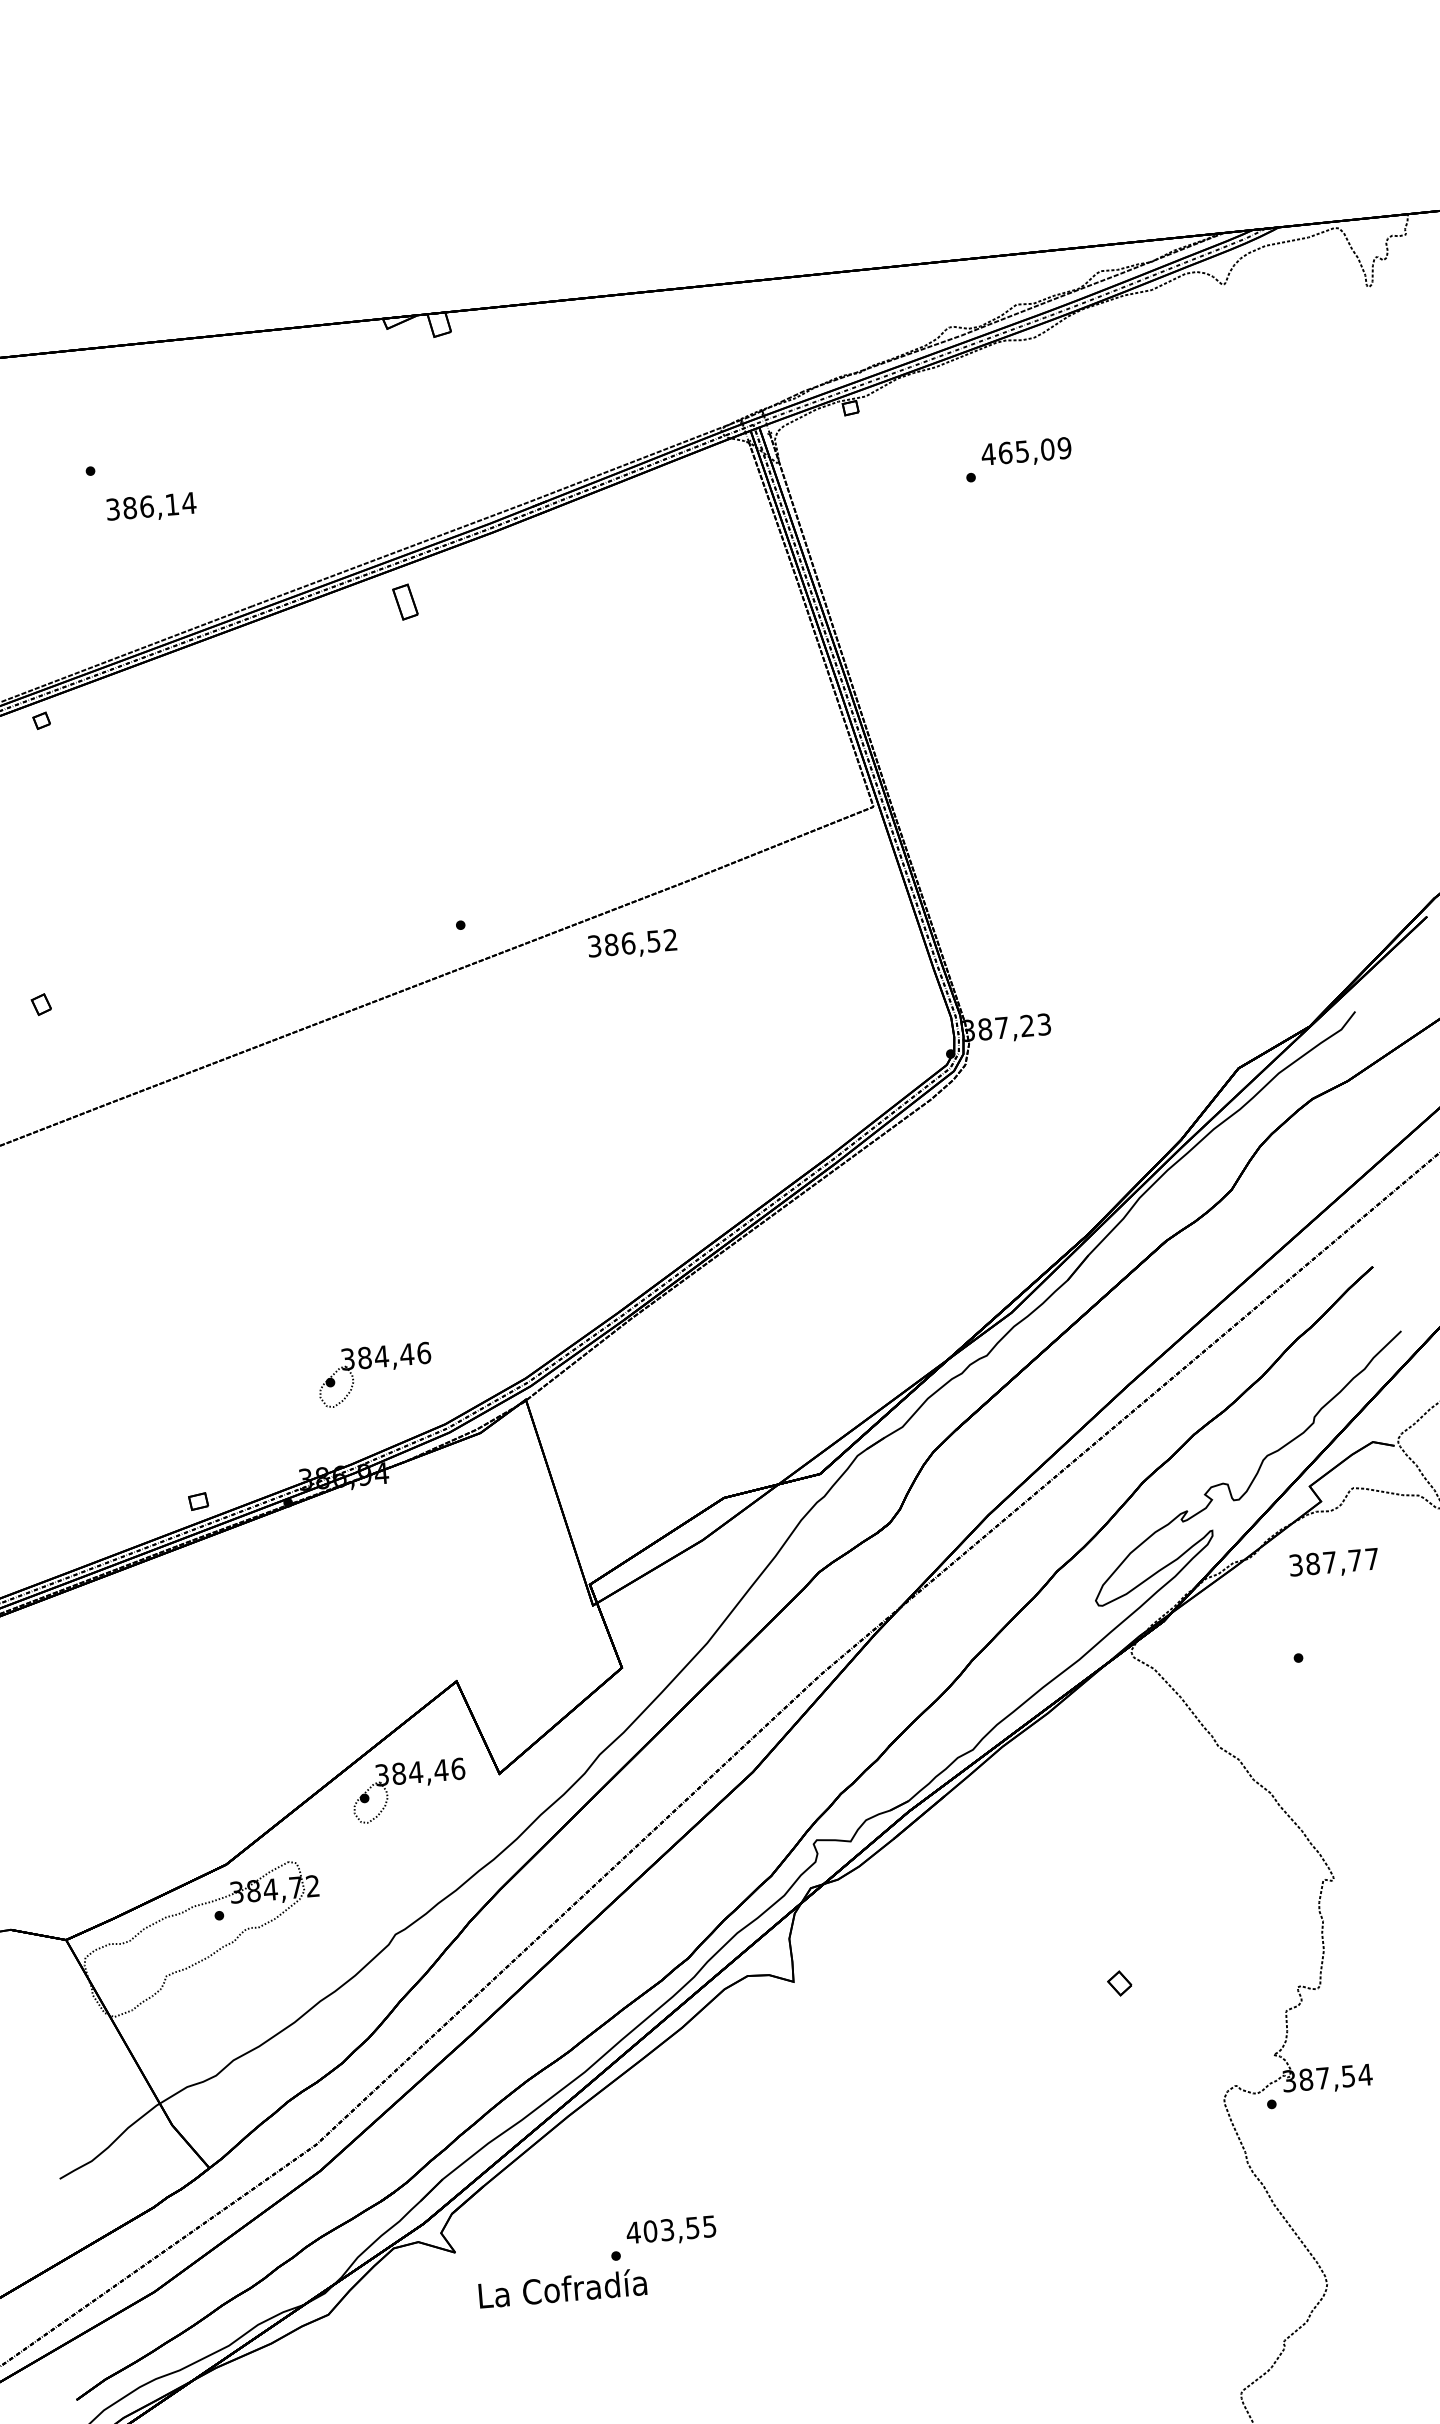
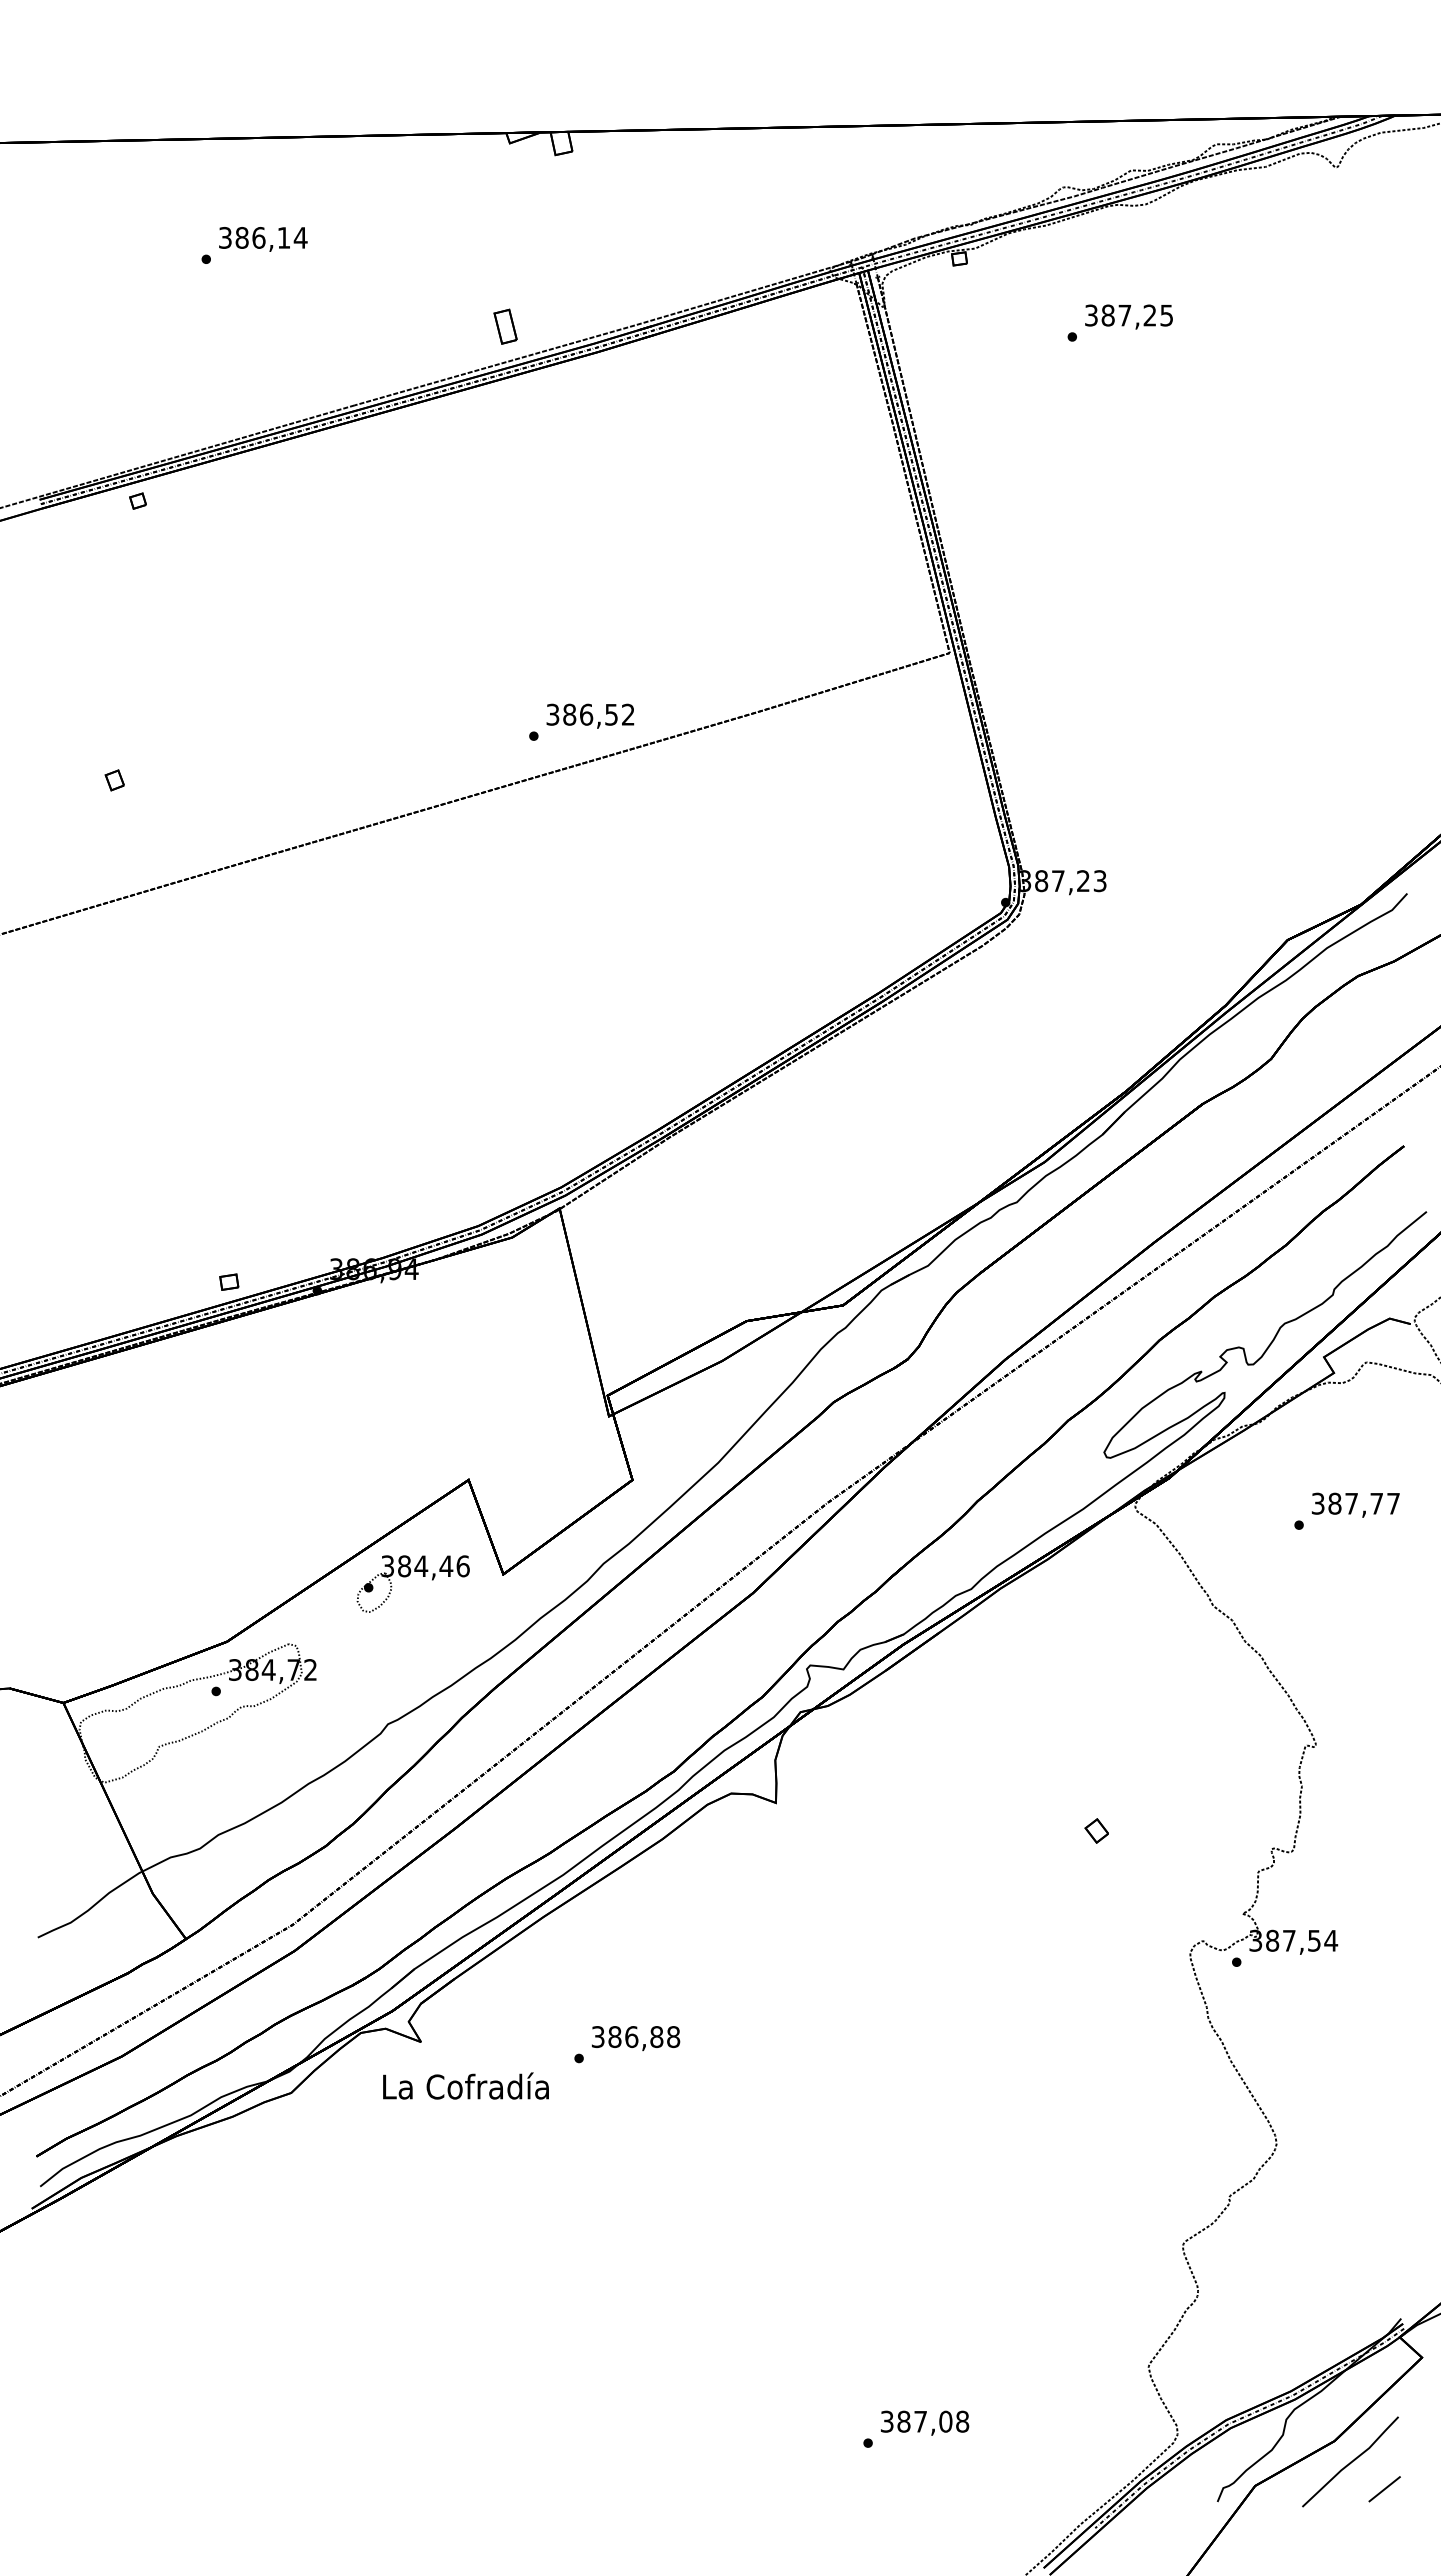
text: (1025, 451) -> (1128, 315), 465,09 -> 387,25
text: (151, 507) -> (263, 239), moved
part: (405, 601) -> (505, 326), moved
text: (632, 943) -> (590, 715), moved
part: (369, 1367) -> (408, 1164), removed
text: (1333, 1563) -> (1355, 1504), moved
text: (671, 2230) -> (635, 2037), 403,55 -> 386,88
text: (562, 2287) -> (465, 2085), moved

